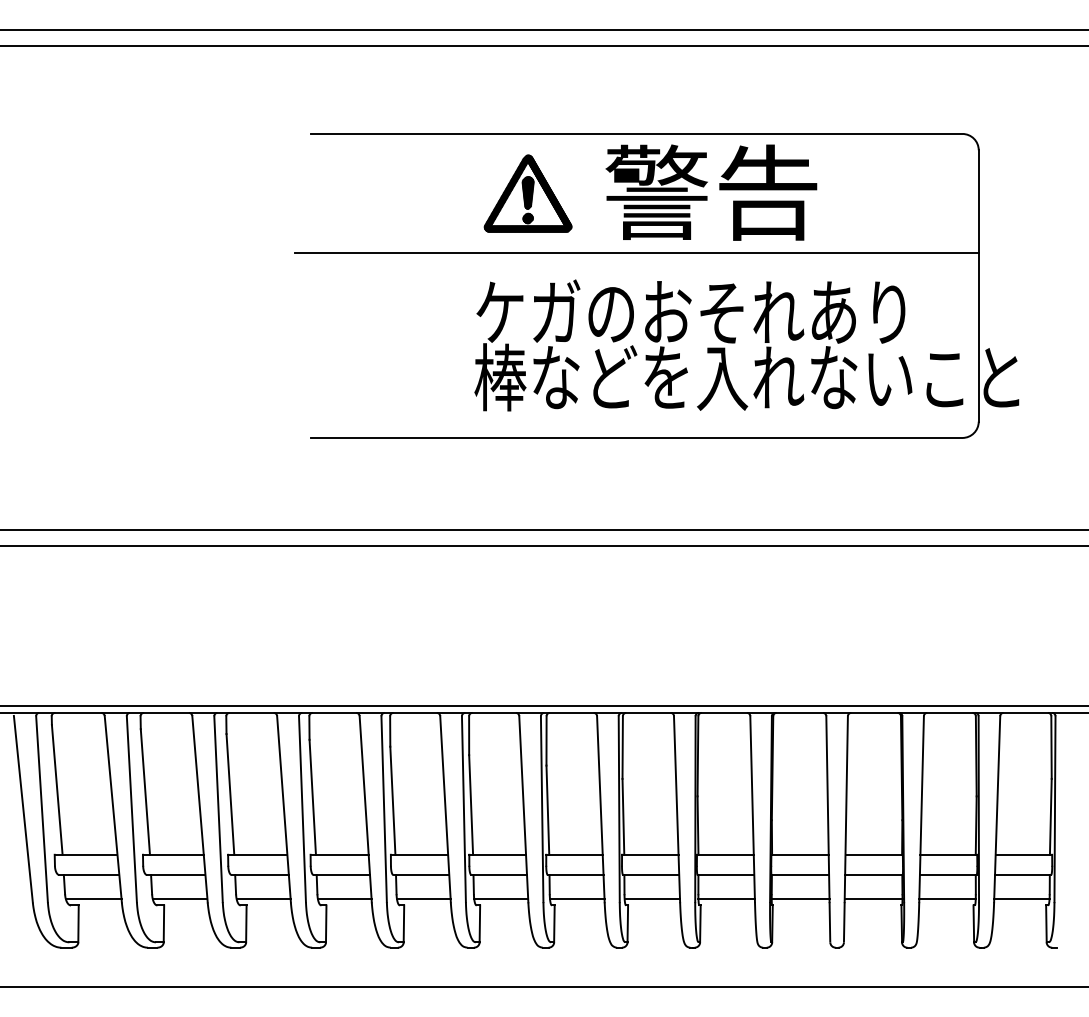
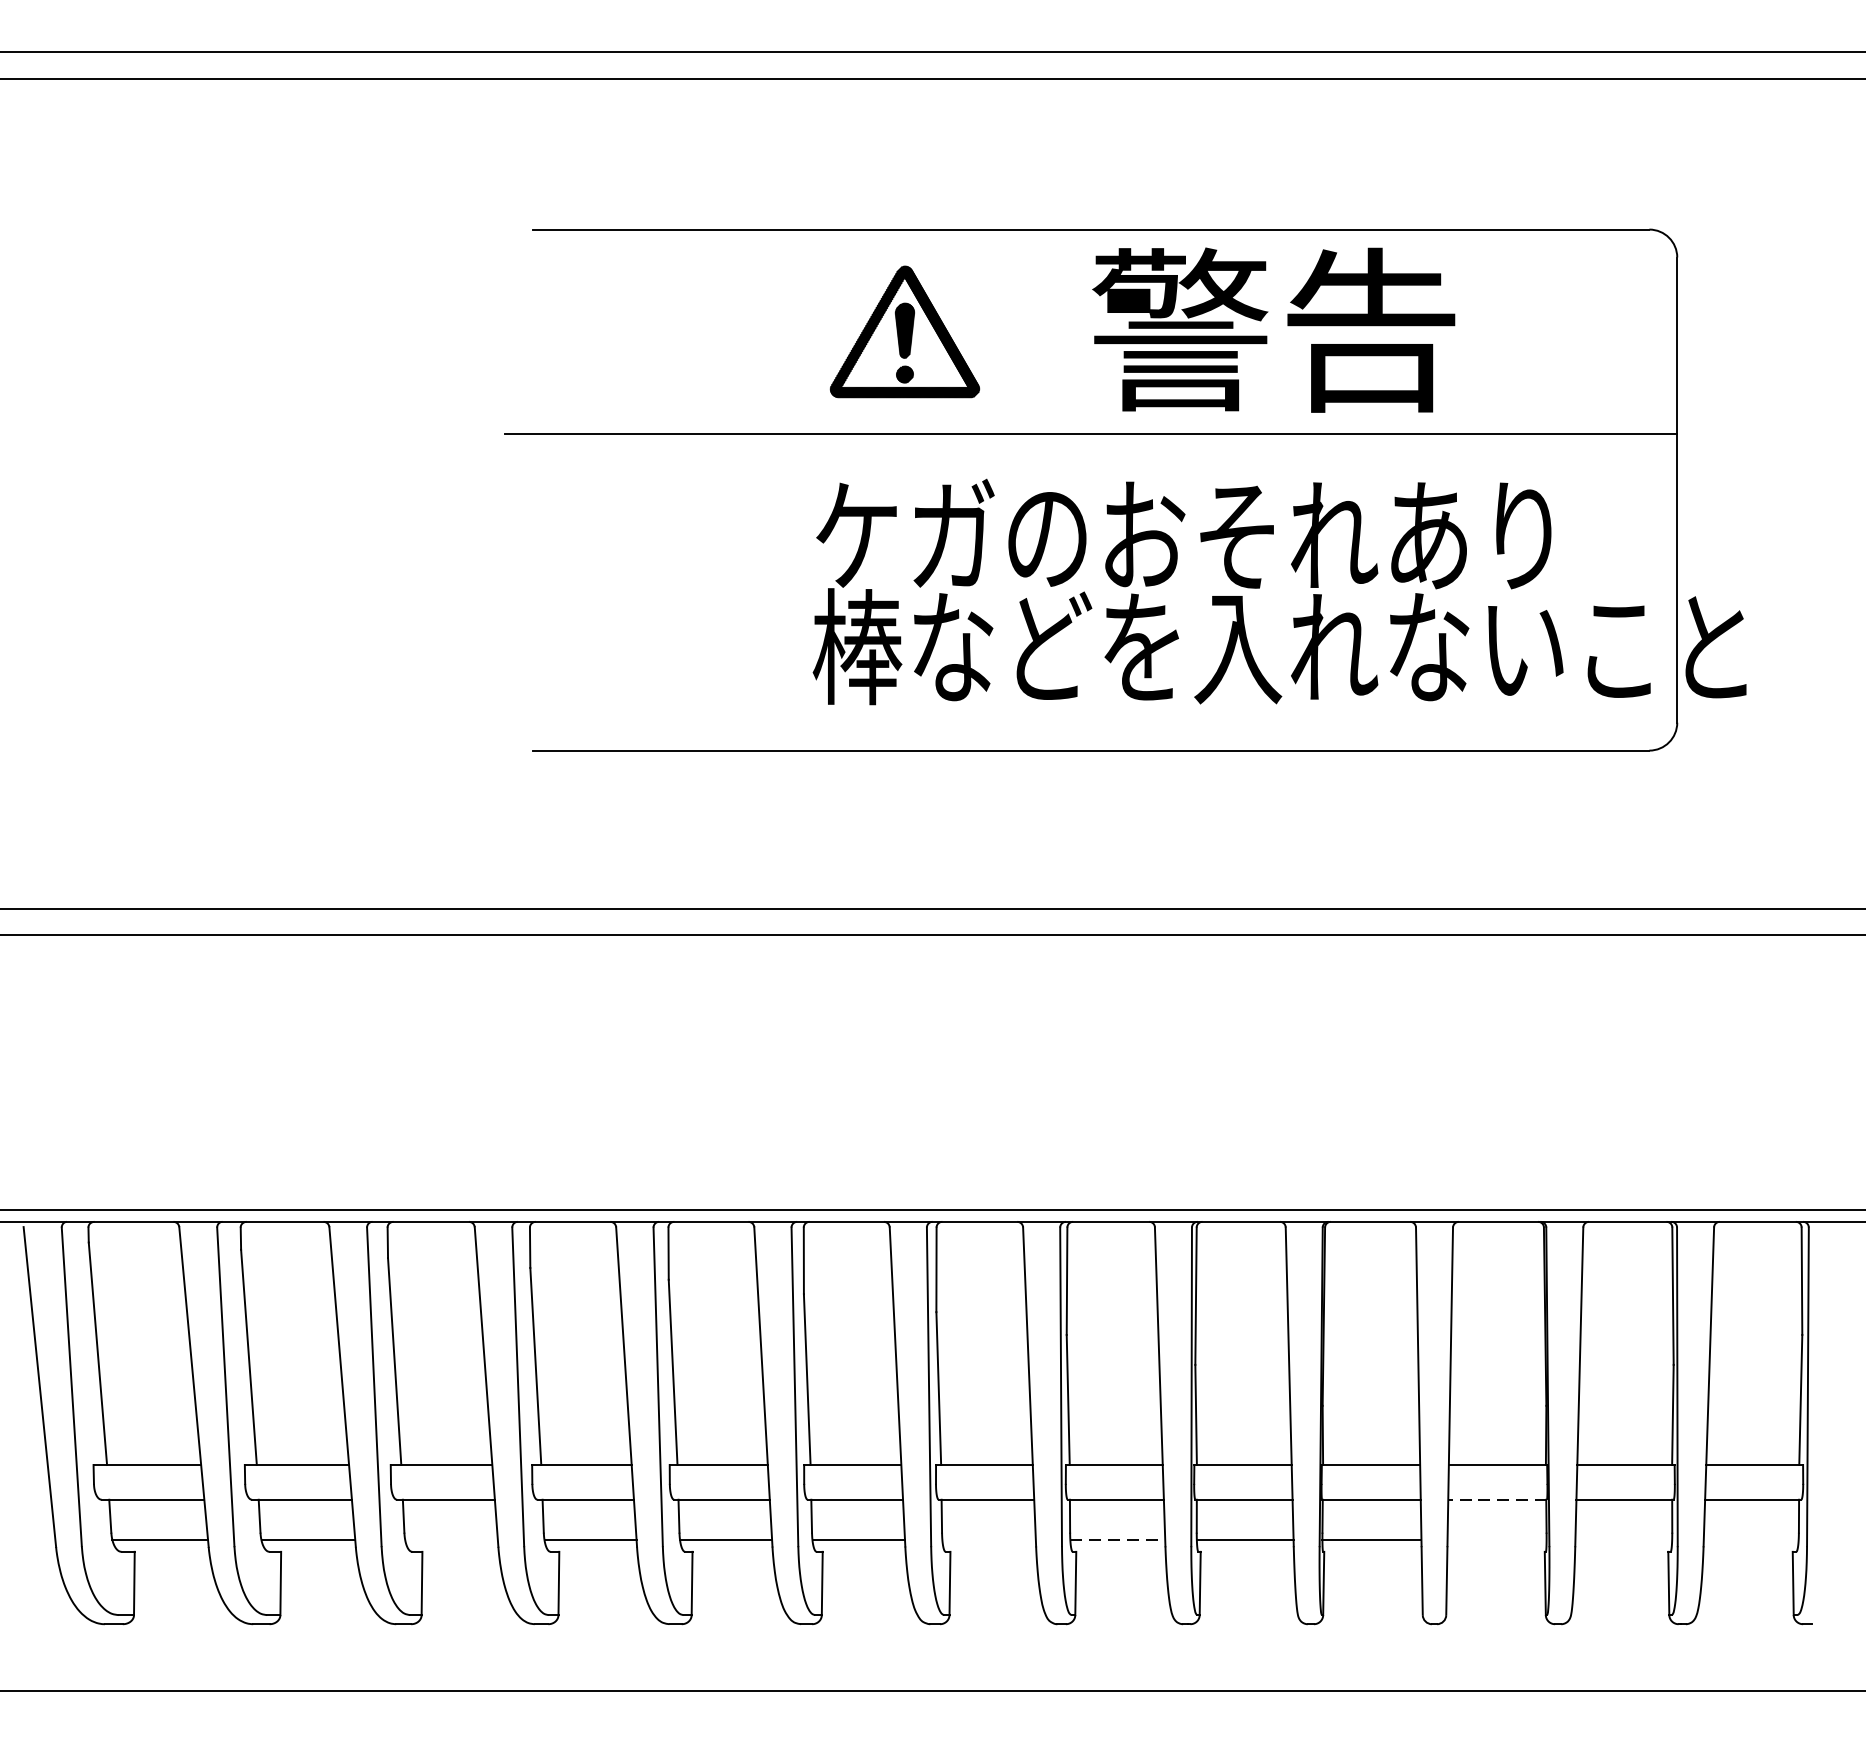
text: (711, 192) -> (1274, 329), moved
line: (873, 875) -> (1496, 1500), solid -> dashed
line: (263, 898) -> (451, 1539), removed
line: (576, 898) -> (987, 1539), removed
line: (652, 898) -> (1118, 1539), solid -> dashed
line: (873, 898) -> (1496, 1539), removed
line: (947, 898) -> (1623, 1539), removed
line: (1021, 898) -> (1750, 1539), removed

